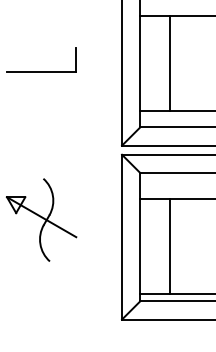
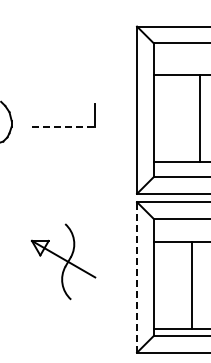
line: (169, 63) -> (199, 118), moved
line: (41, 71) -> (63, 126), solid -> dashed
line: (122, 236) -> (137, 276), solid -> dashed
line: (169, 245) -> (191, 285), moved

